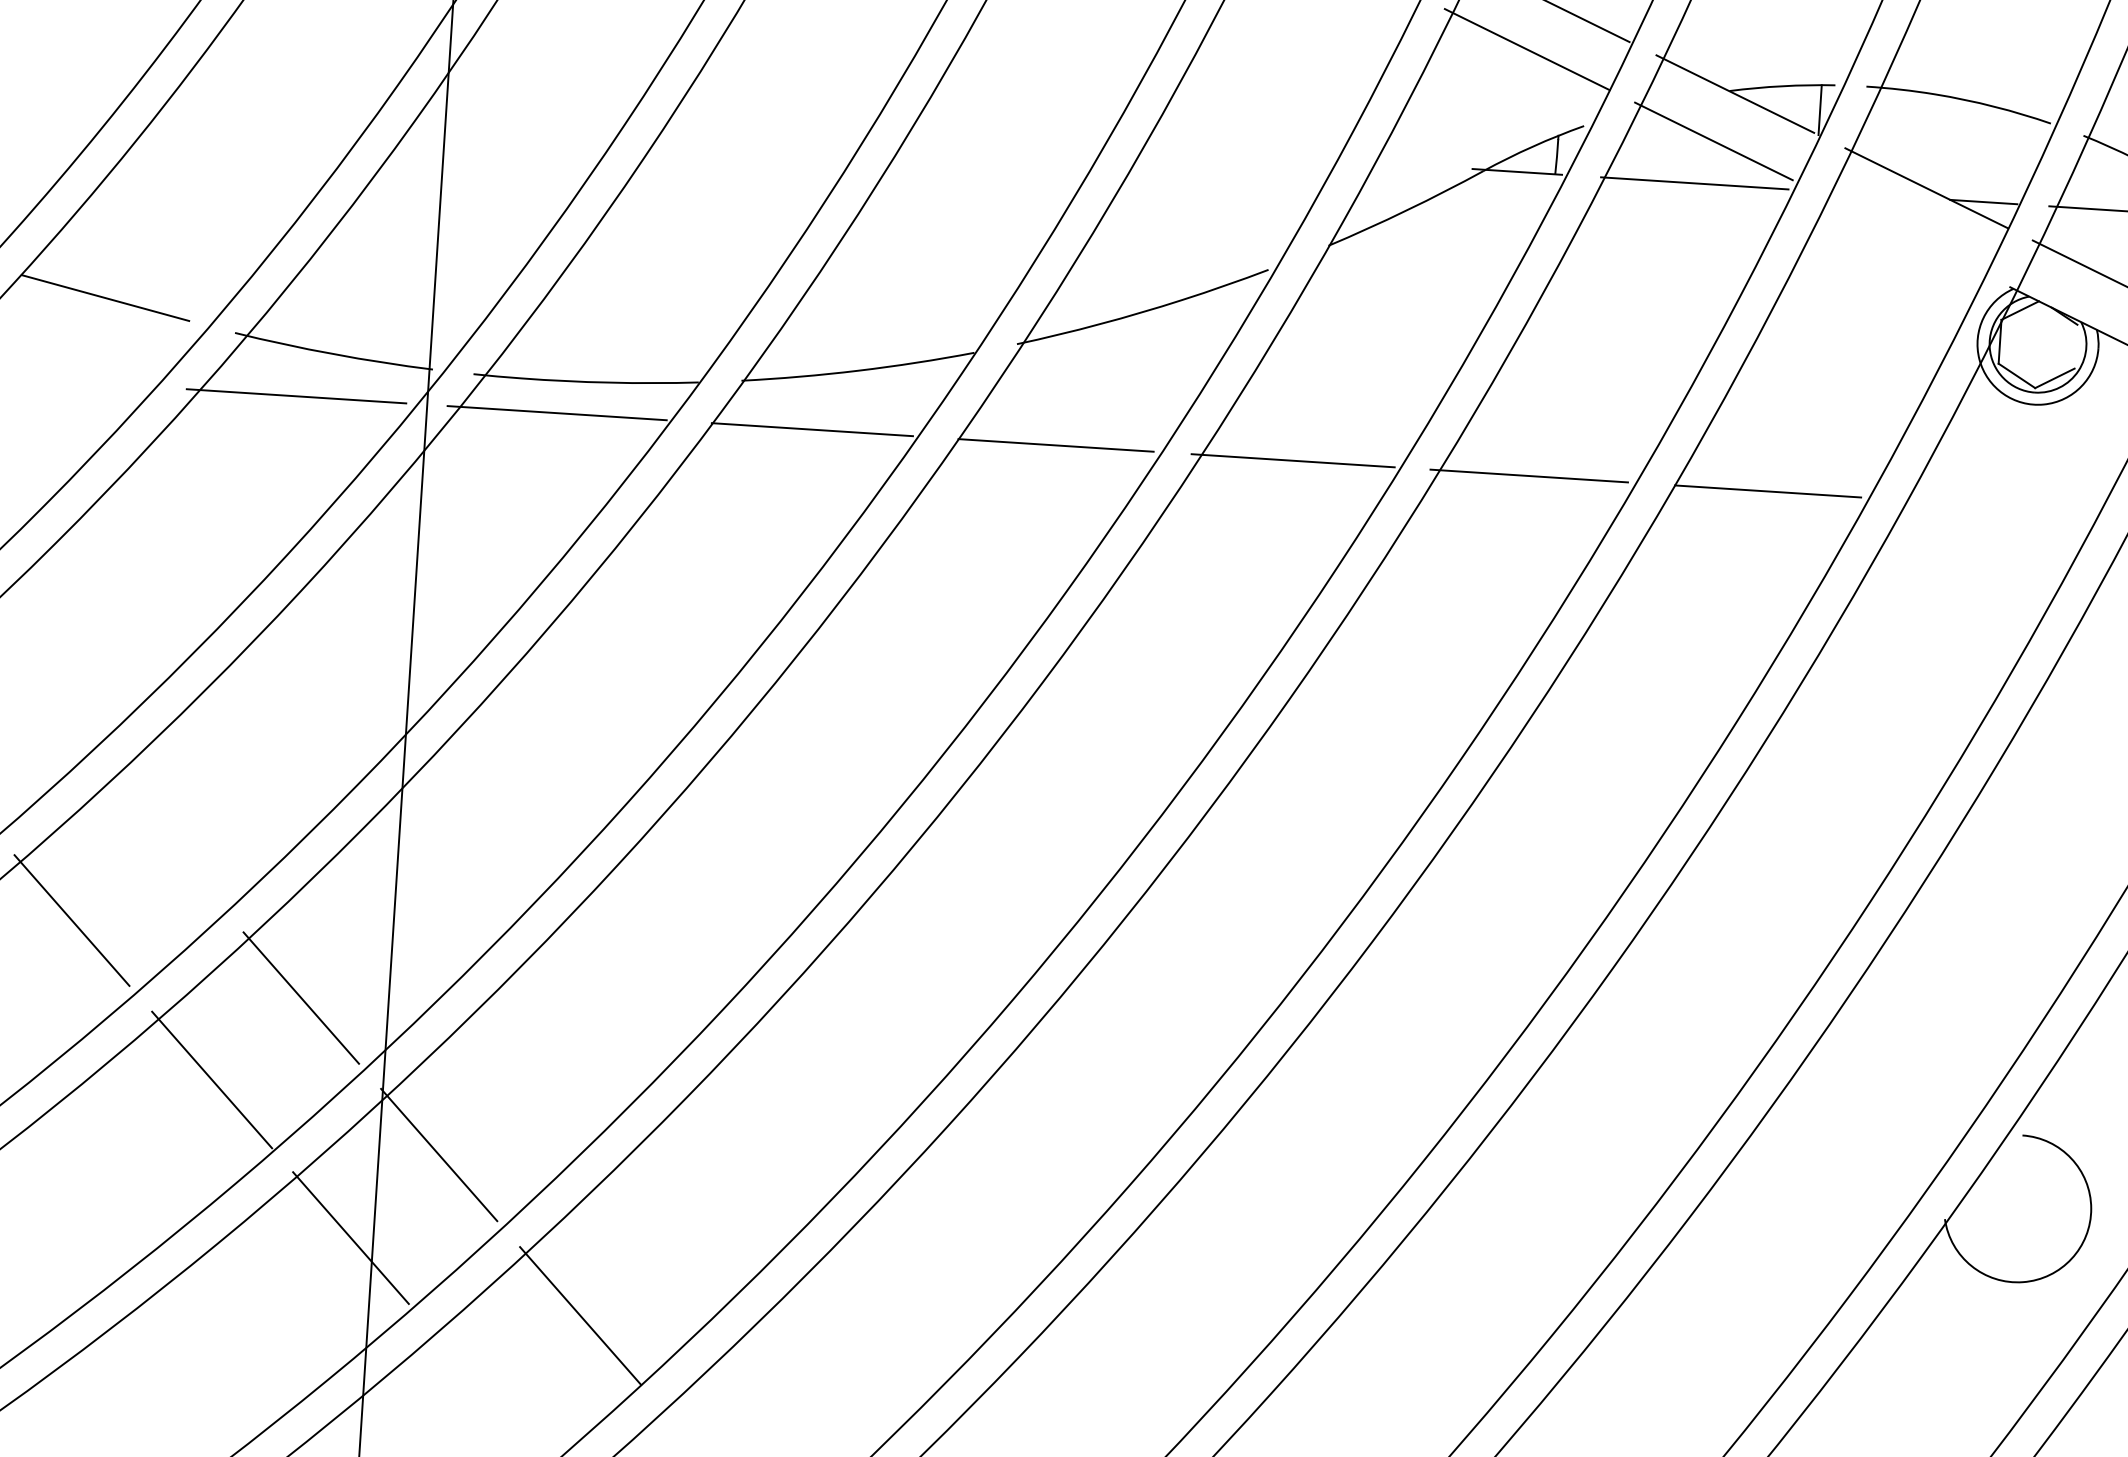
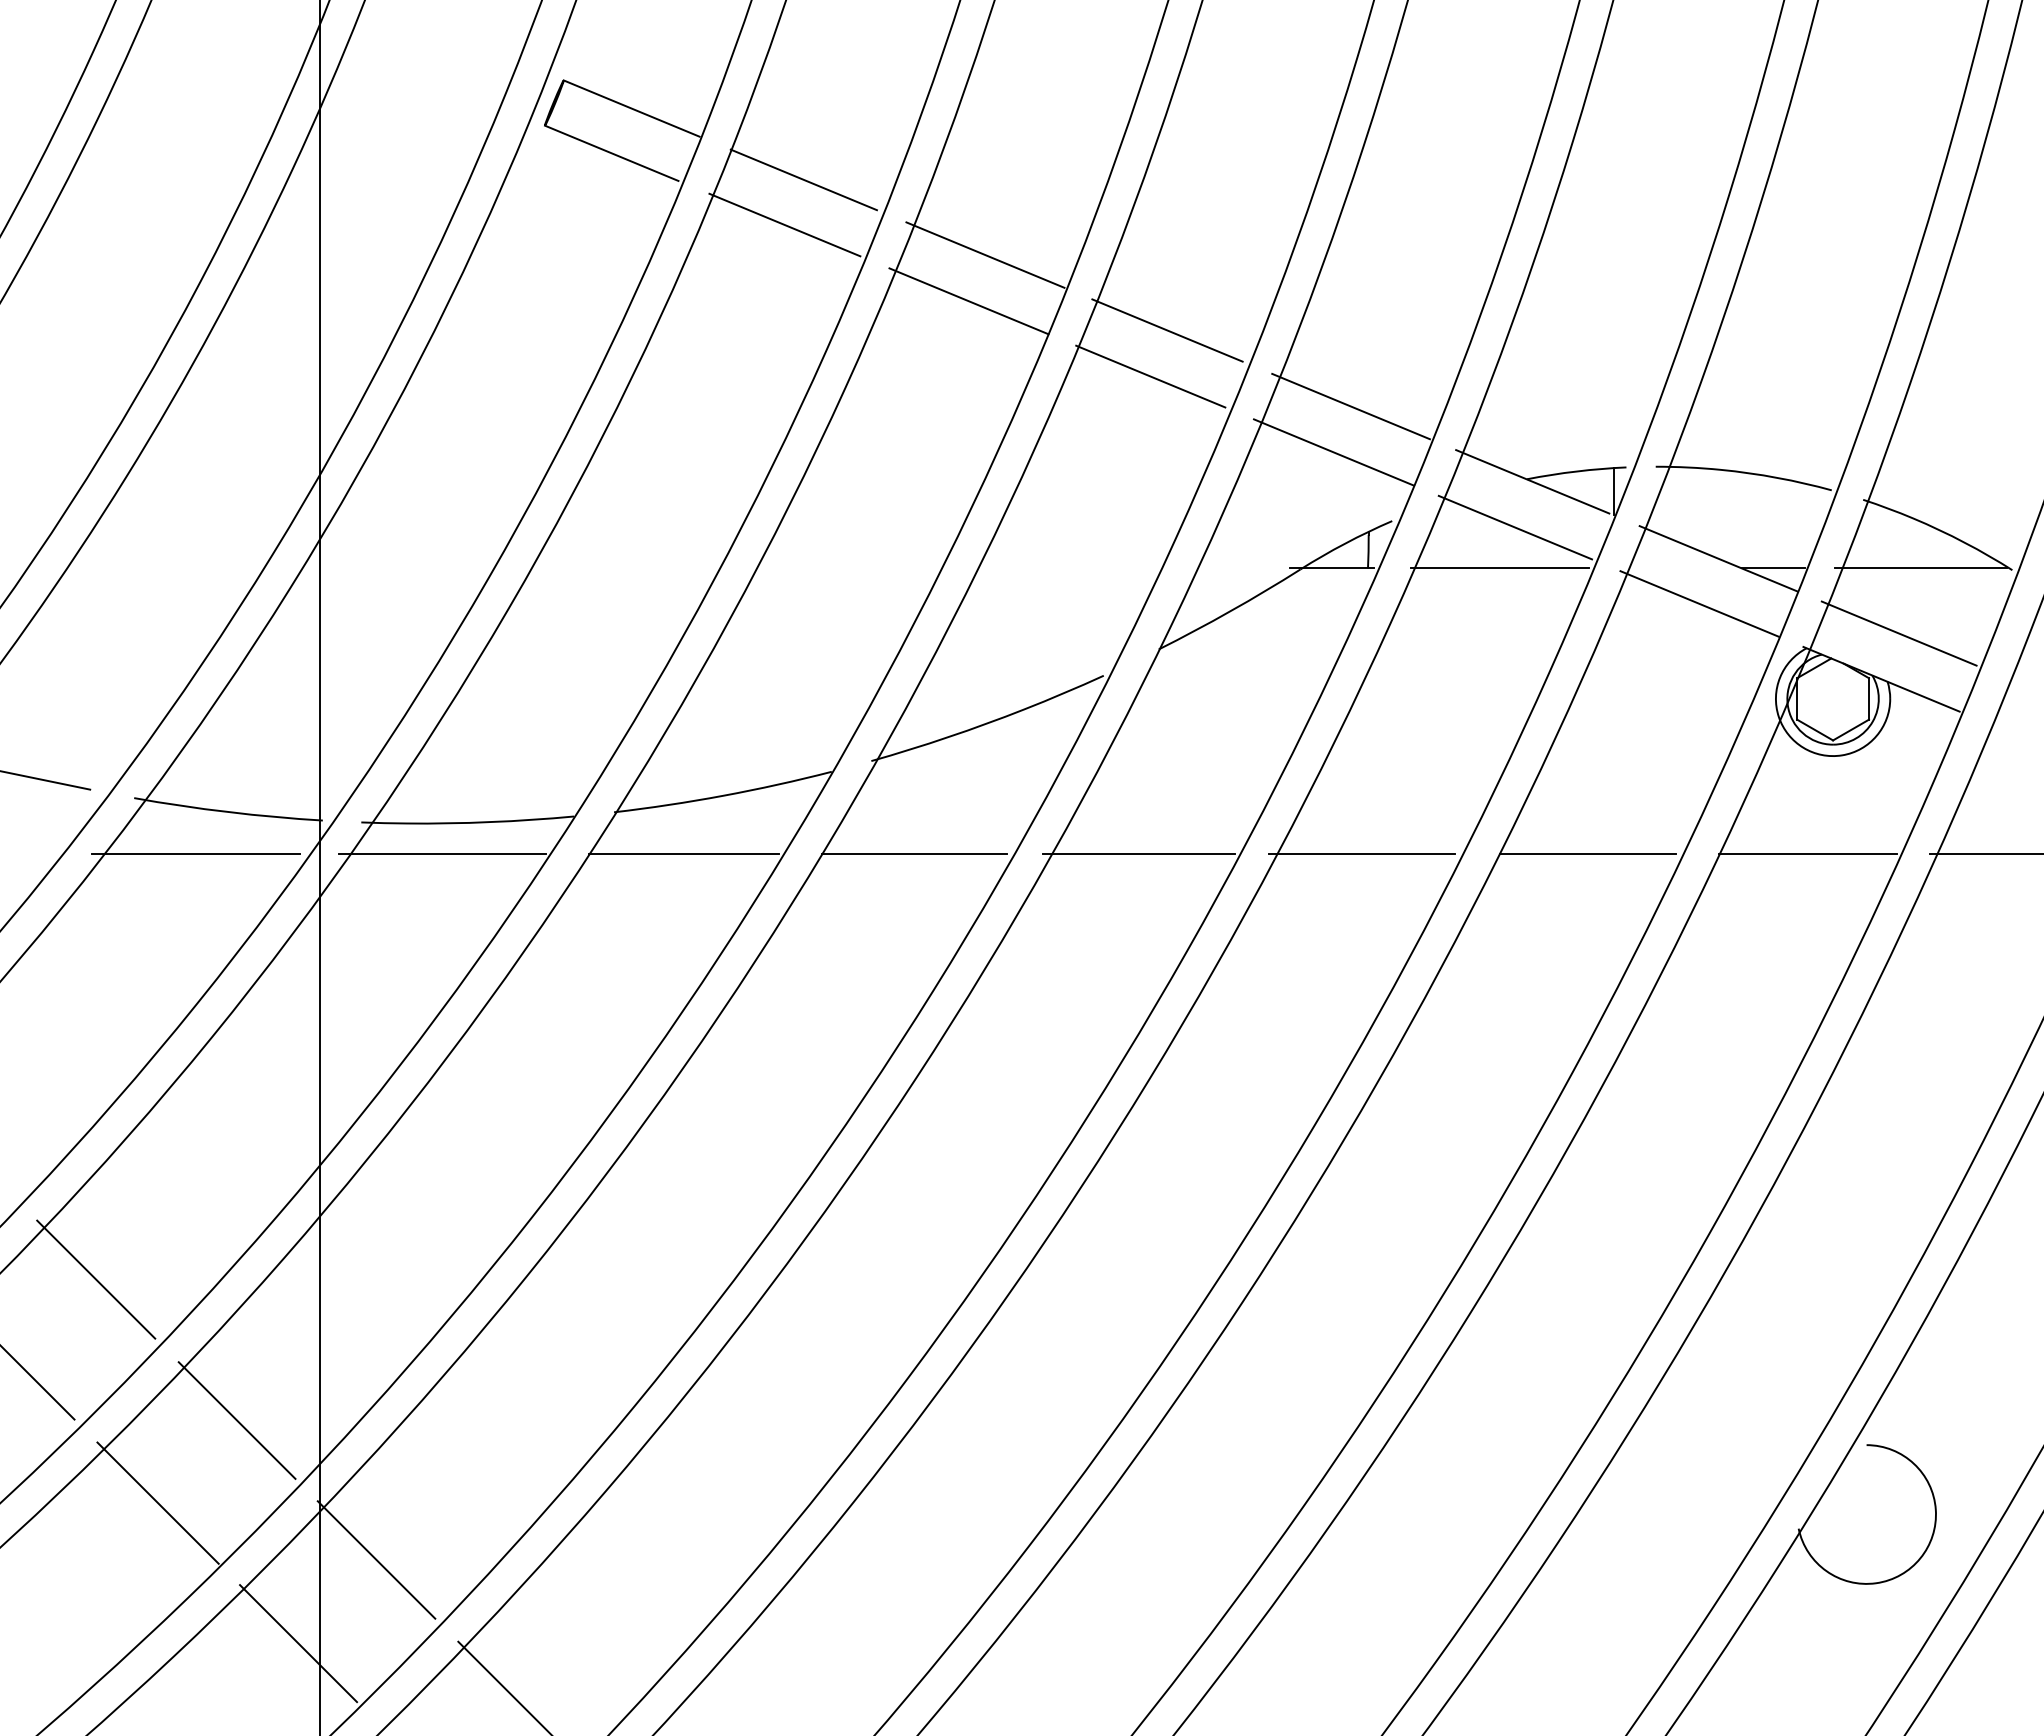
line: (1903, 234) -> (1699, 603), added
line: (2076, 346) -> (1869, 698), added
line: (2001, 507) -> (1808, 854), added
line: (162, 839) -> (96, 1279), added

